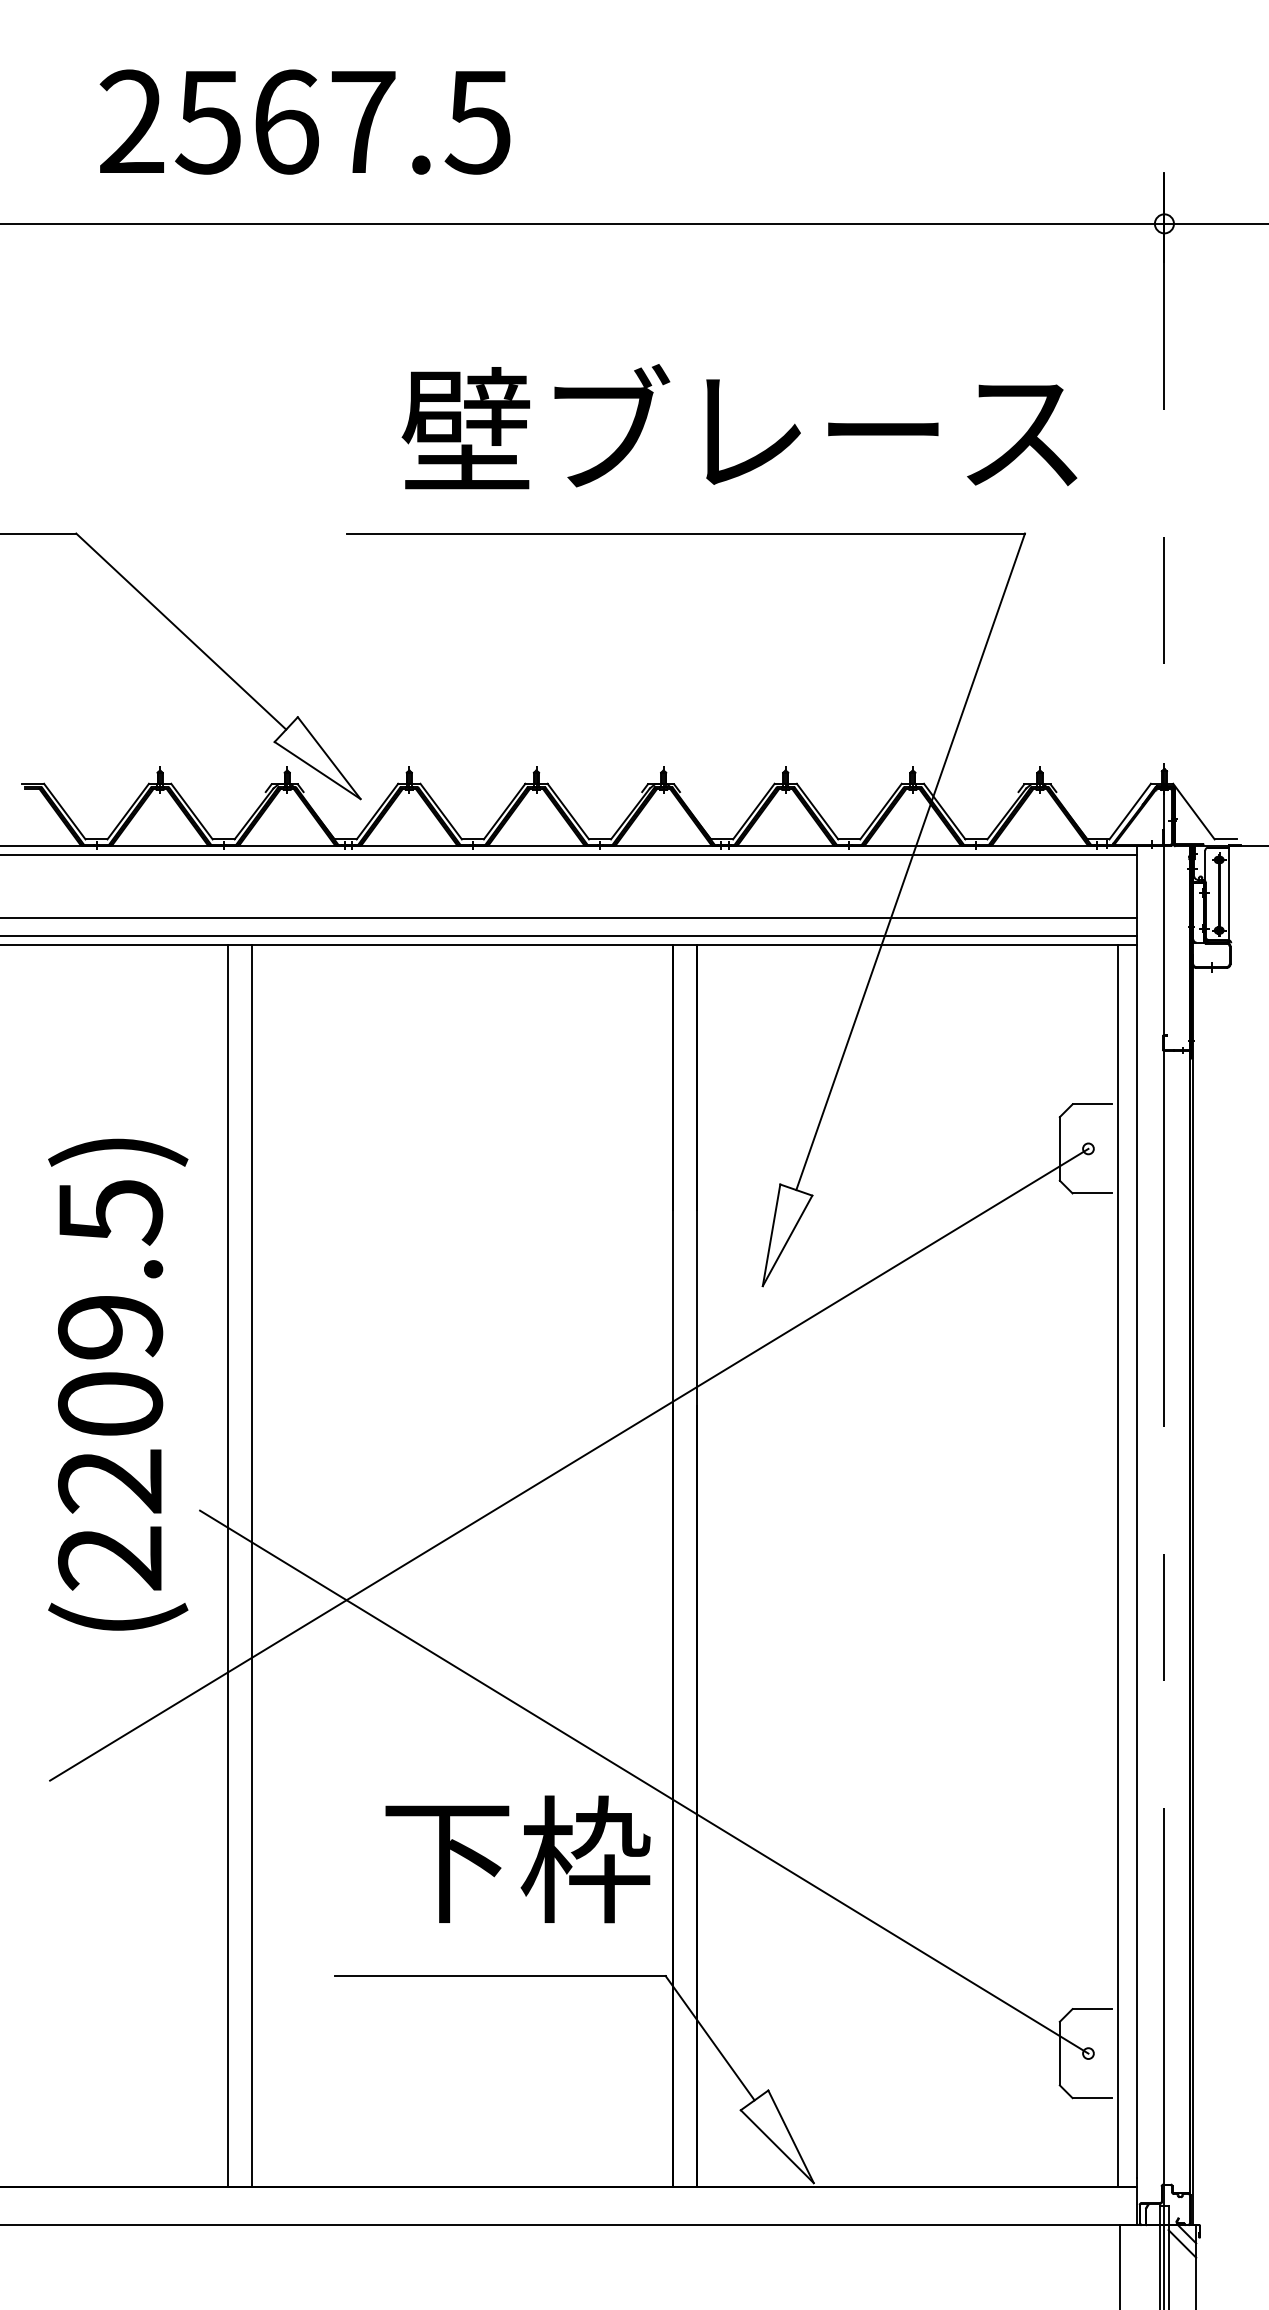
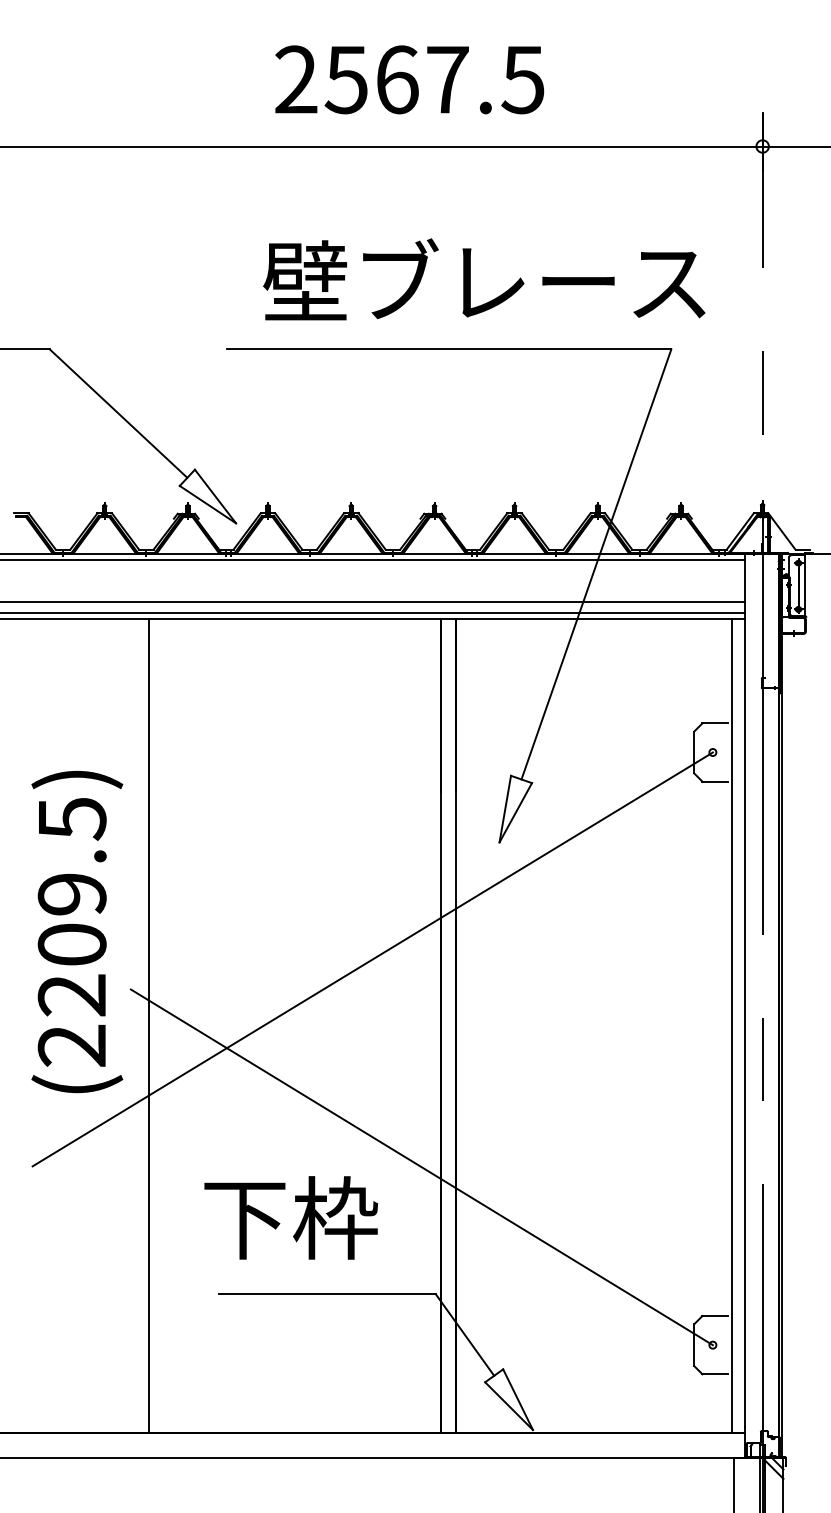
text: (304, 121) -> (409, 79), moved
text: (118, 1385) -> (77, 932), moved
line: (251, 1565) -> (164, 1025), removed
text: (516, 1858) -> (290, 1217), moved

